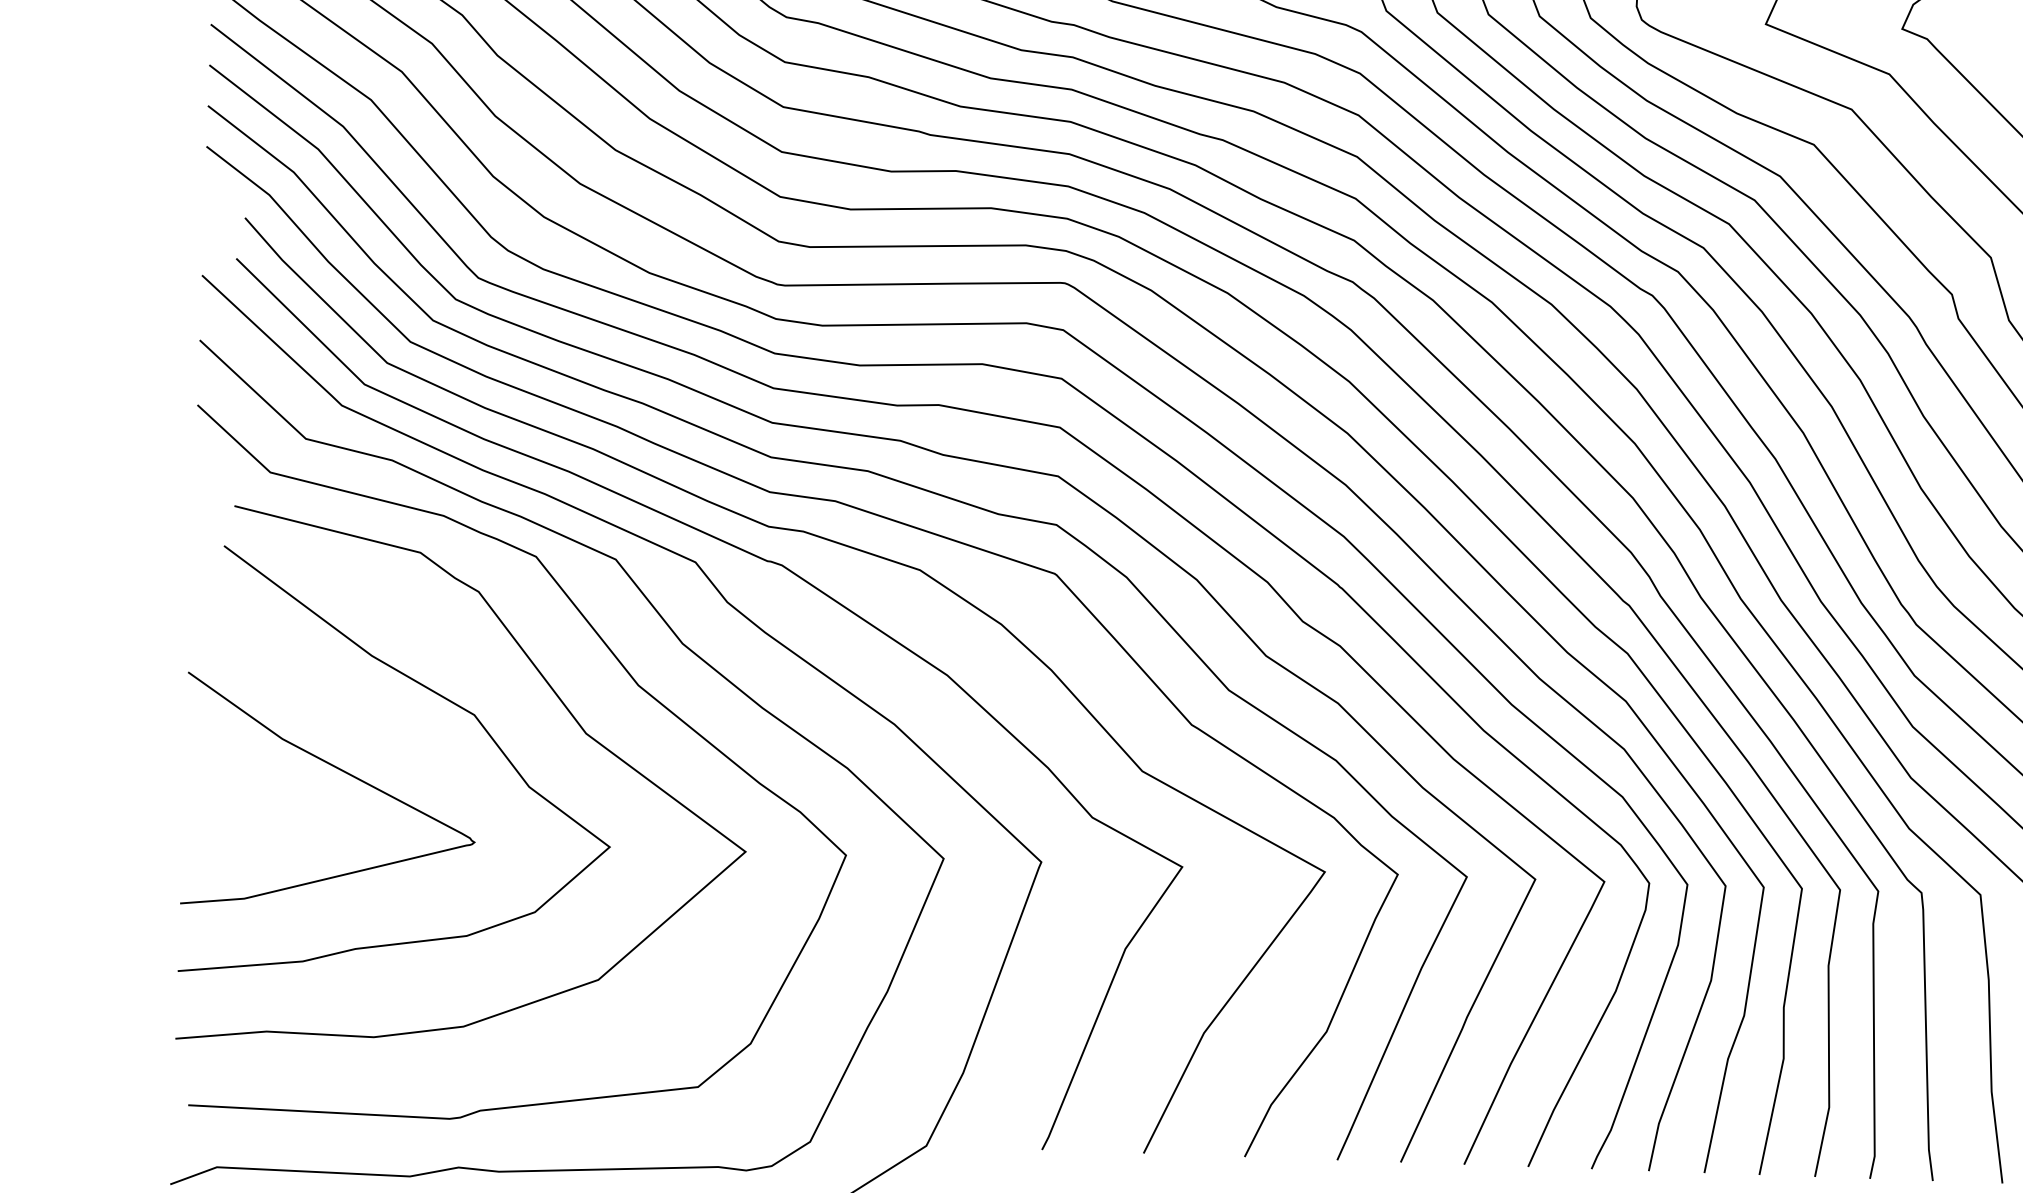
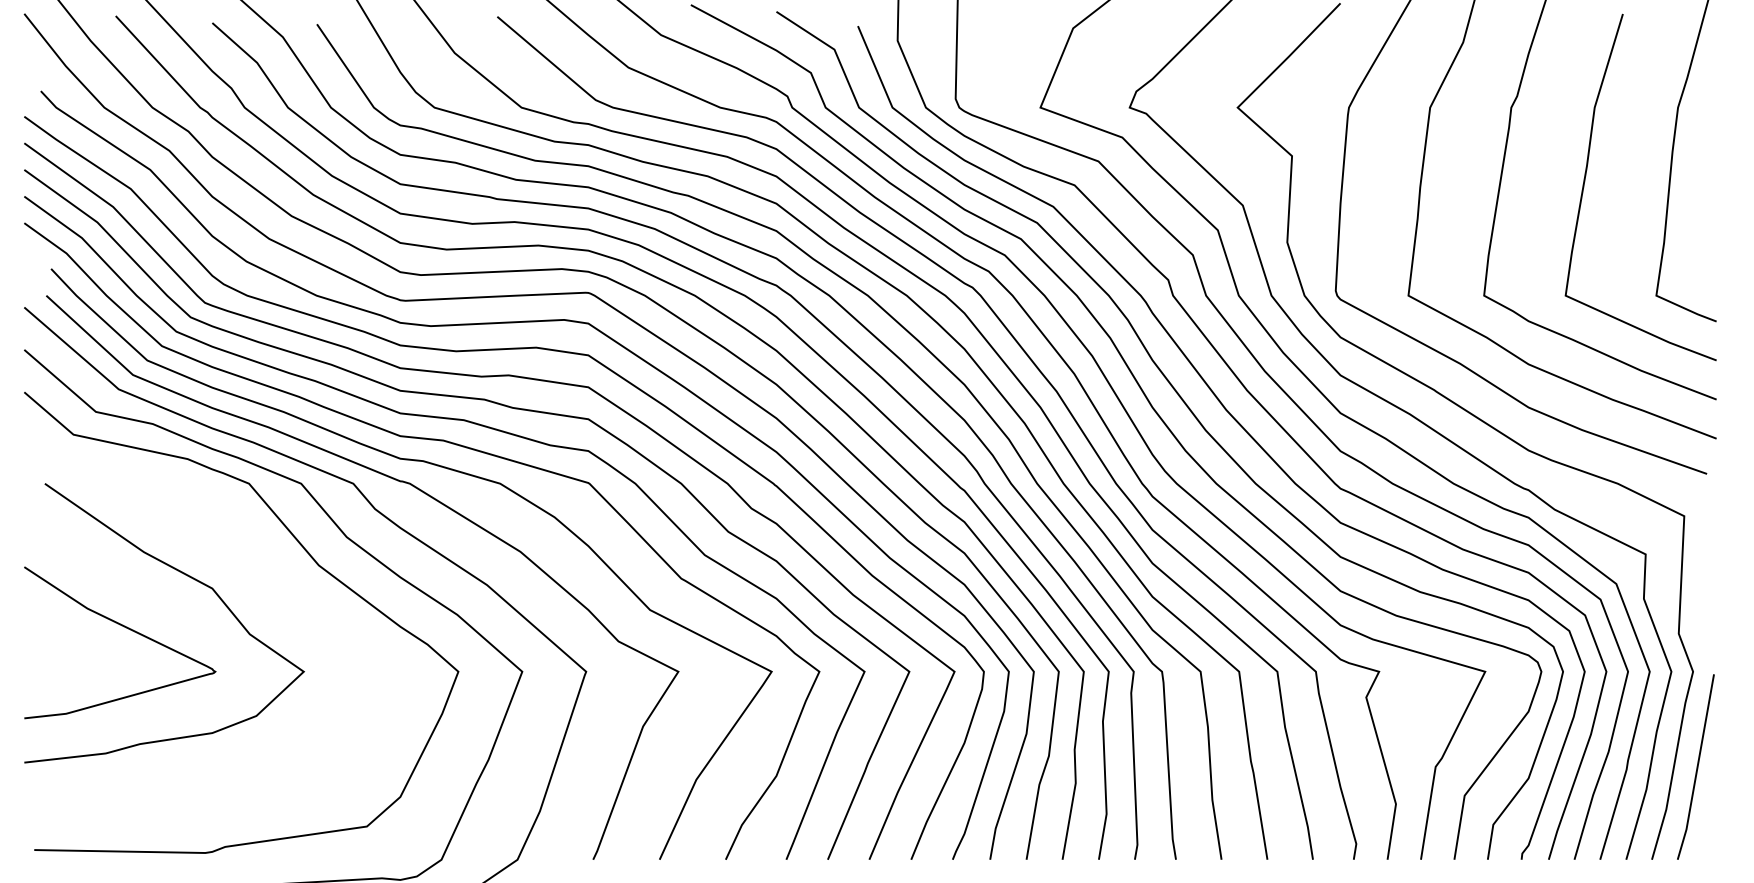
curve: (565, 708) -> (271, 582), removed

